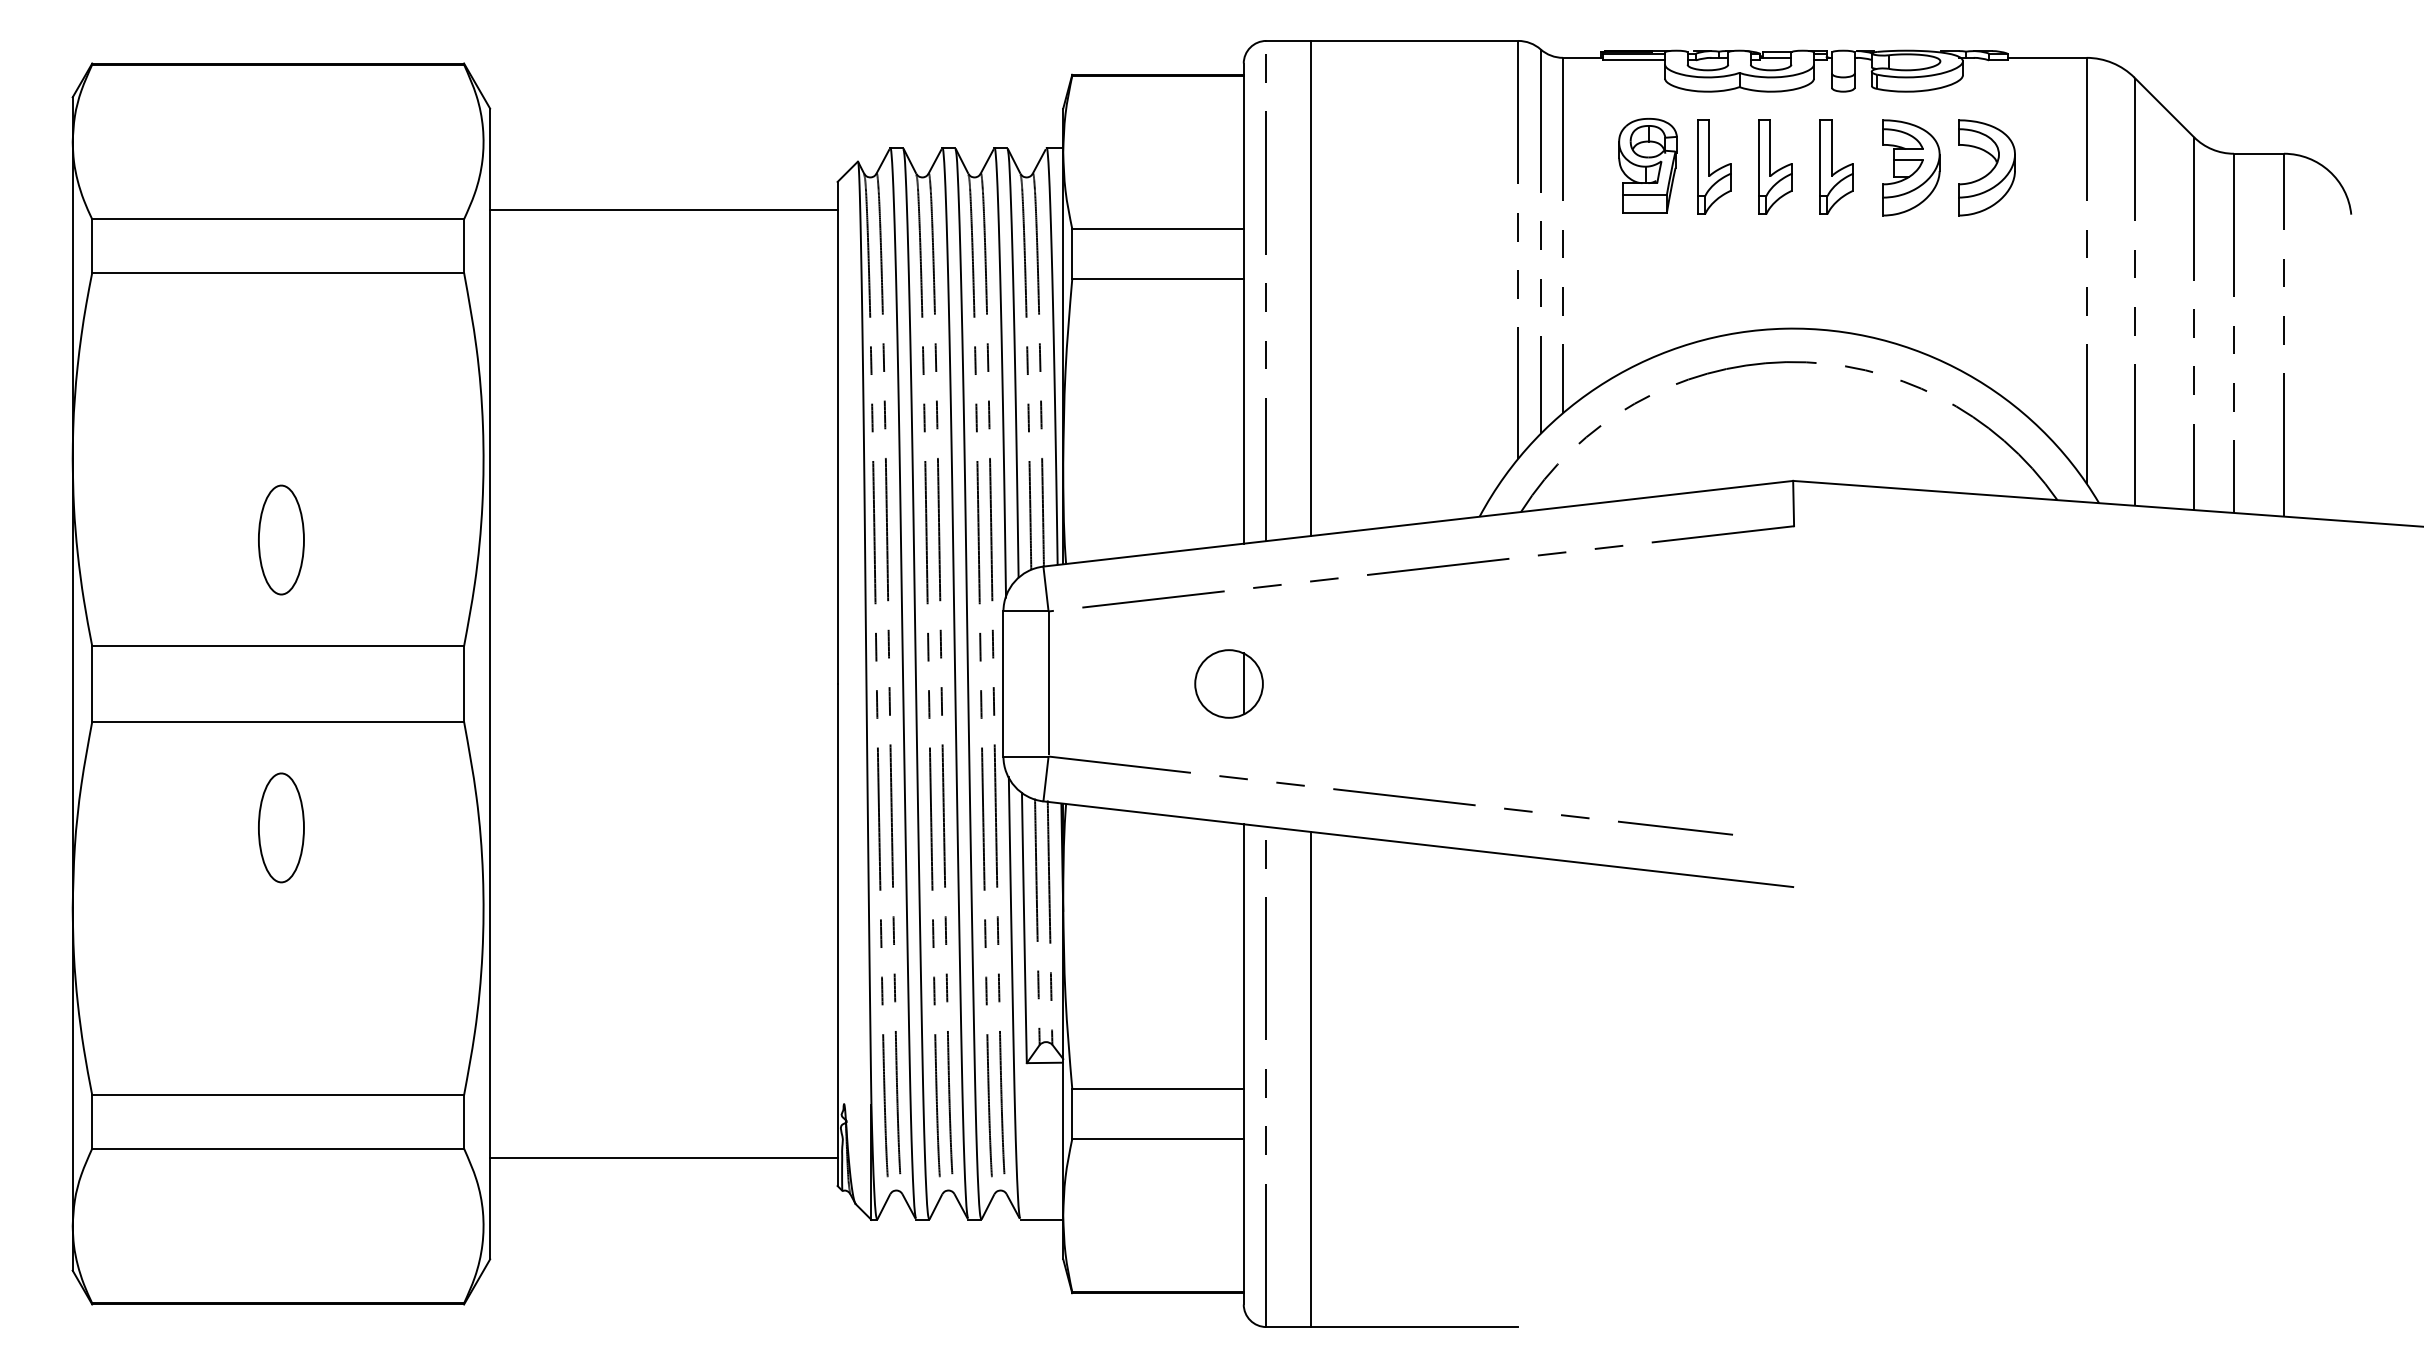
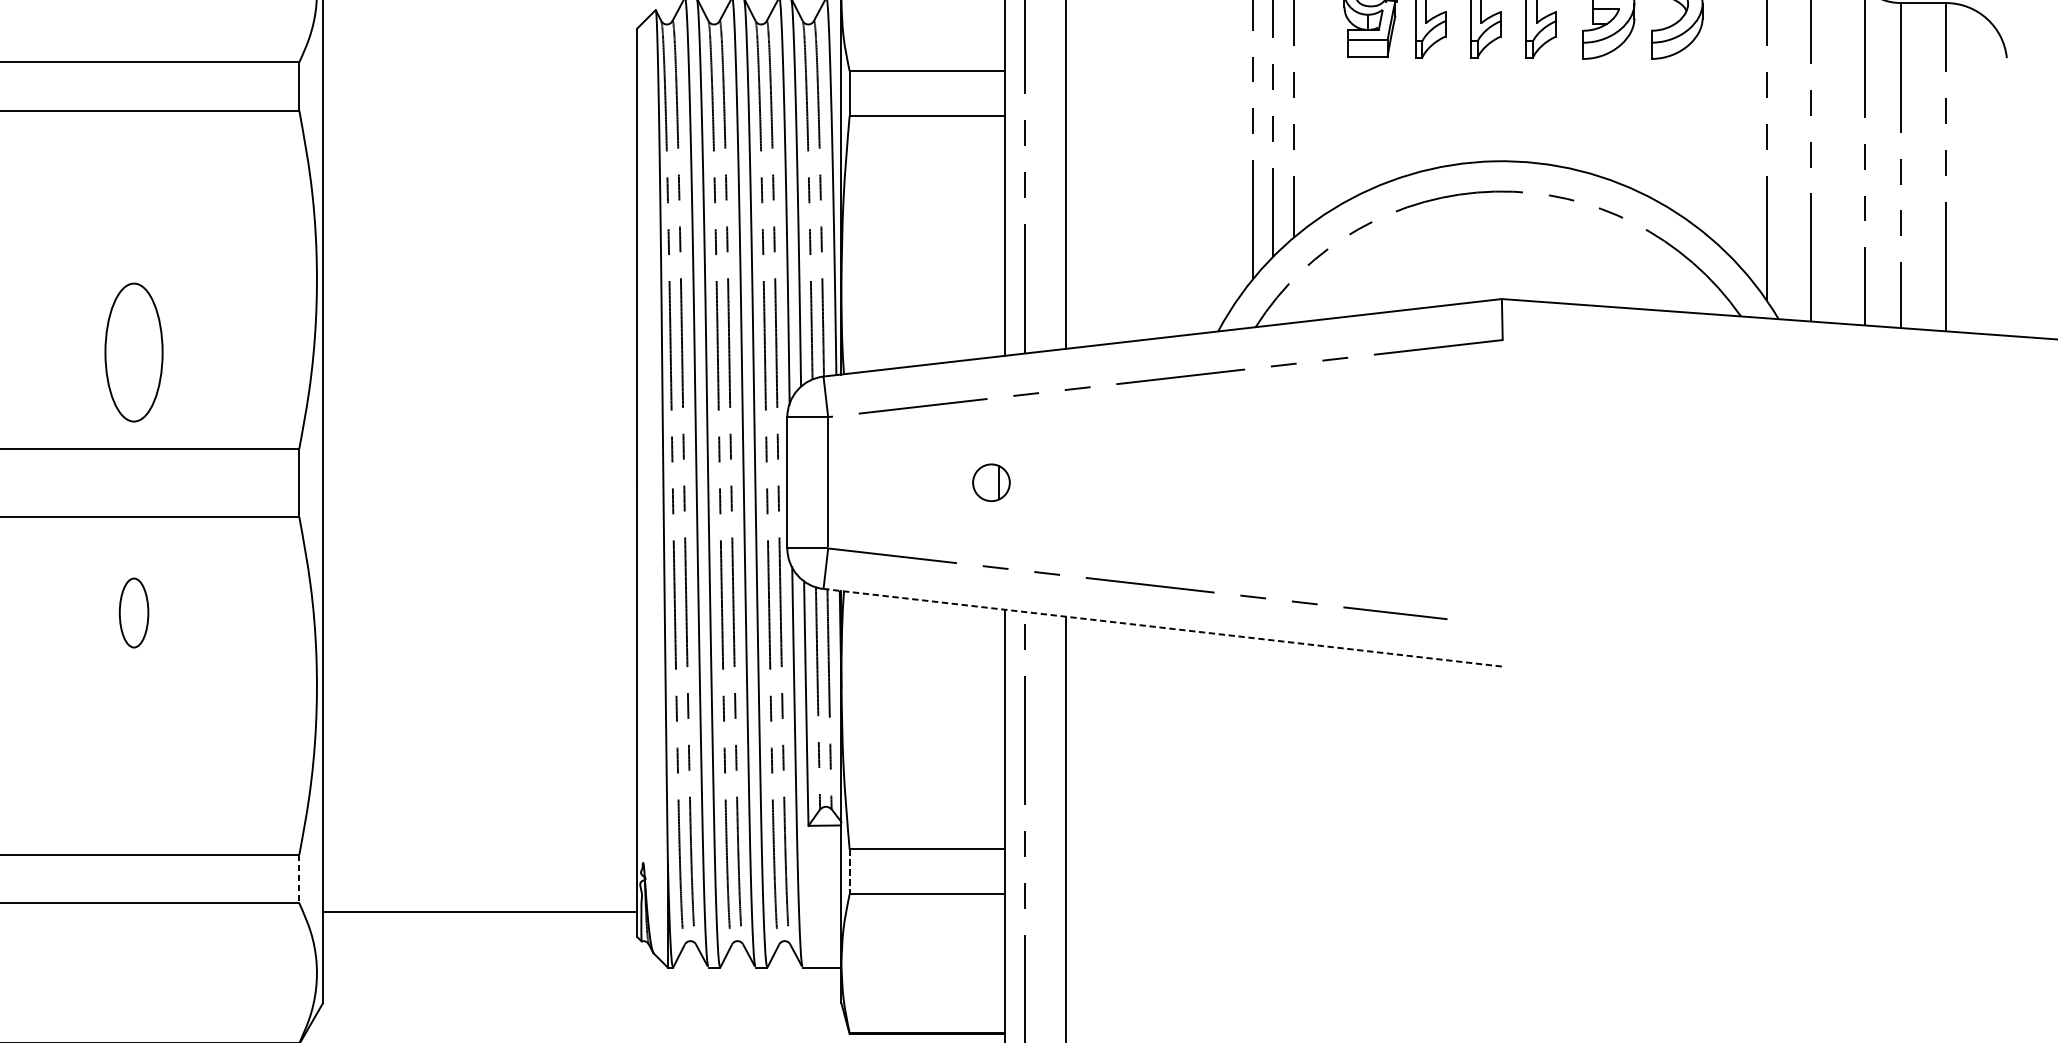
line: (663, 210) -> (479, 54), removed
part: (281, 539) -> (134, 352), size x1.4
part: (1228, 683) -> (990, 482), size x0.6
part: (281, 827) -> (134, 612), size x0.7
line: (1417, 844) -> (1161, 628), solid -> dashed
line: (1072, 1114) -> (849, 872), solid -> dashed
line: (464, 1121) -> (299, 878), solid -> dashed

